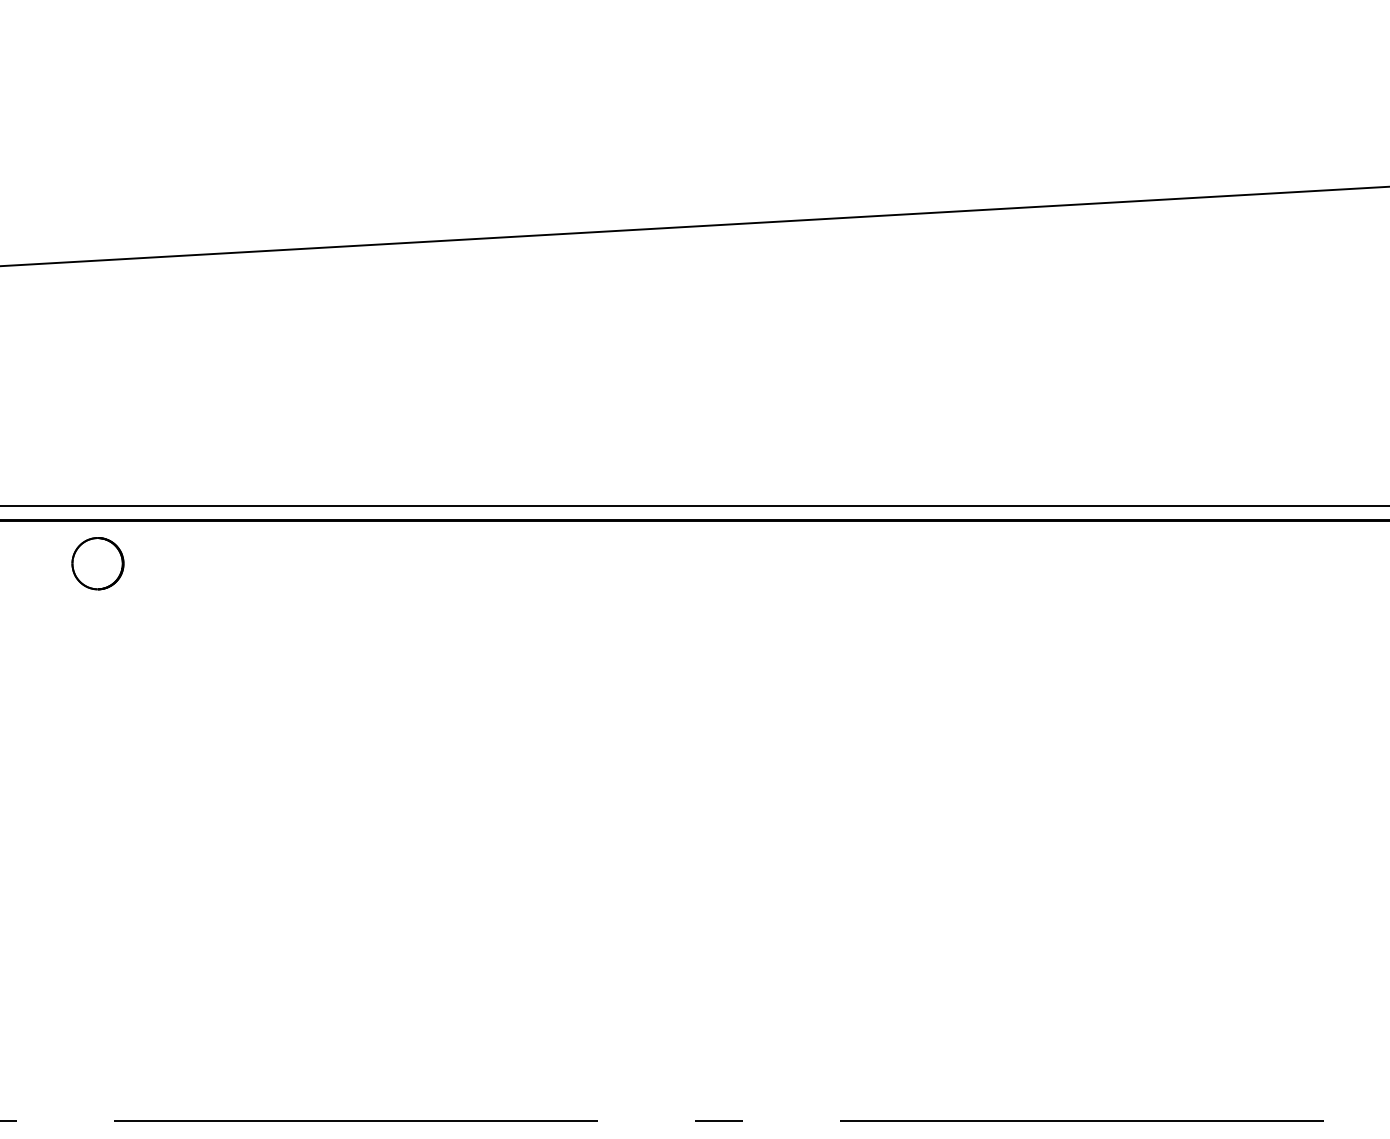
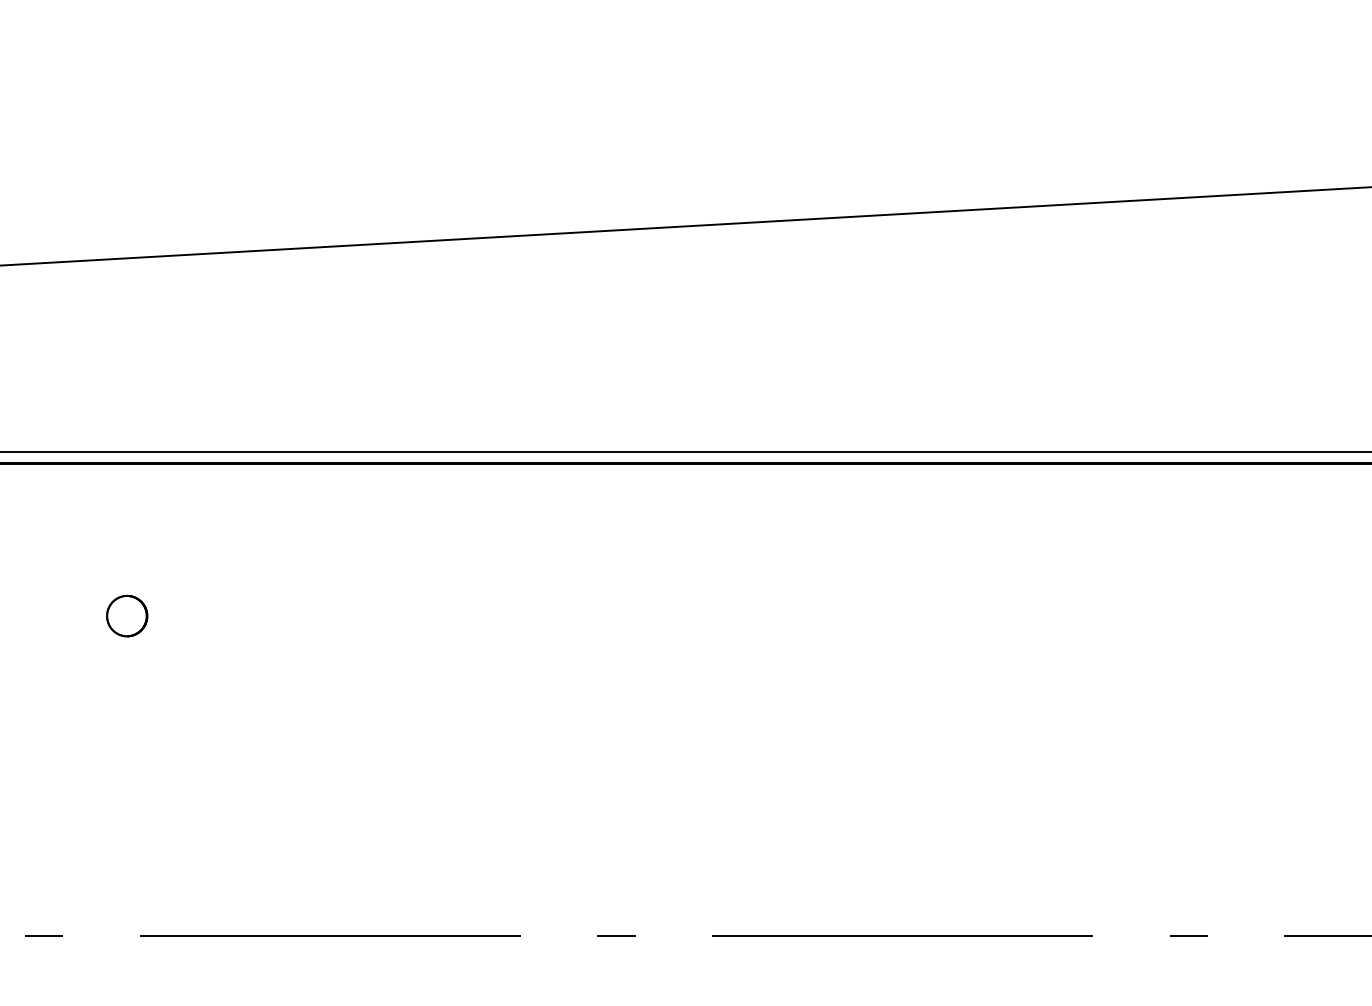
part: (98, 562) -> (127, 615), moved

